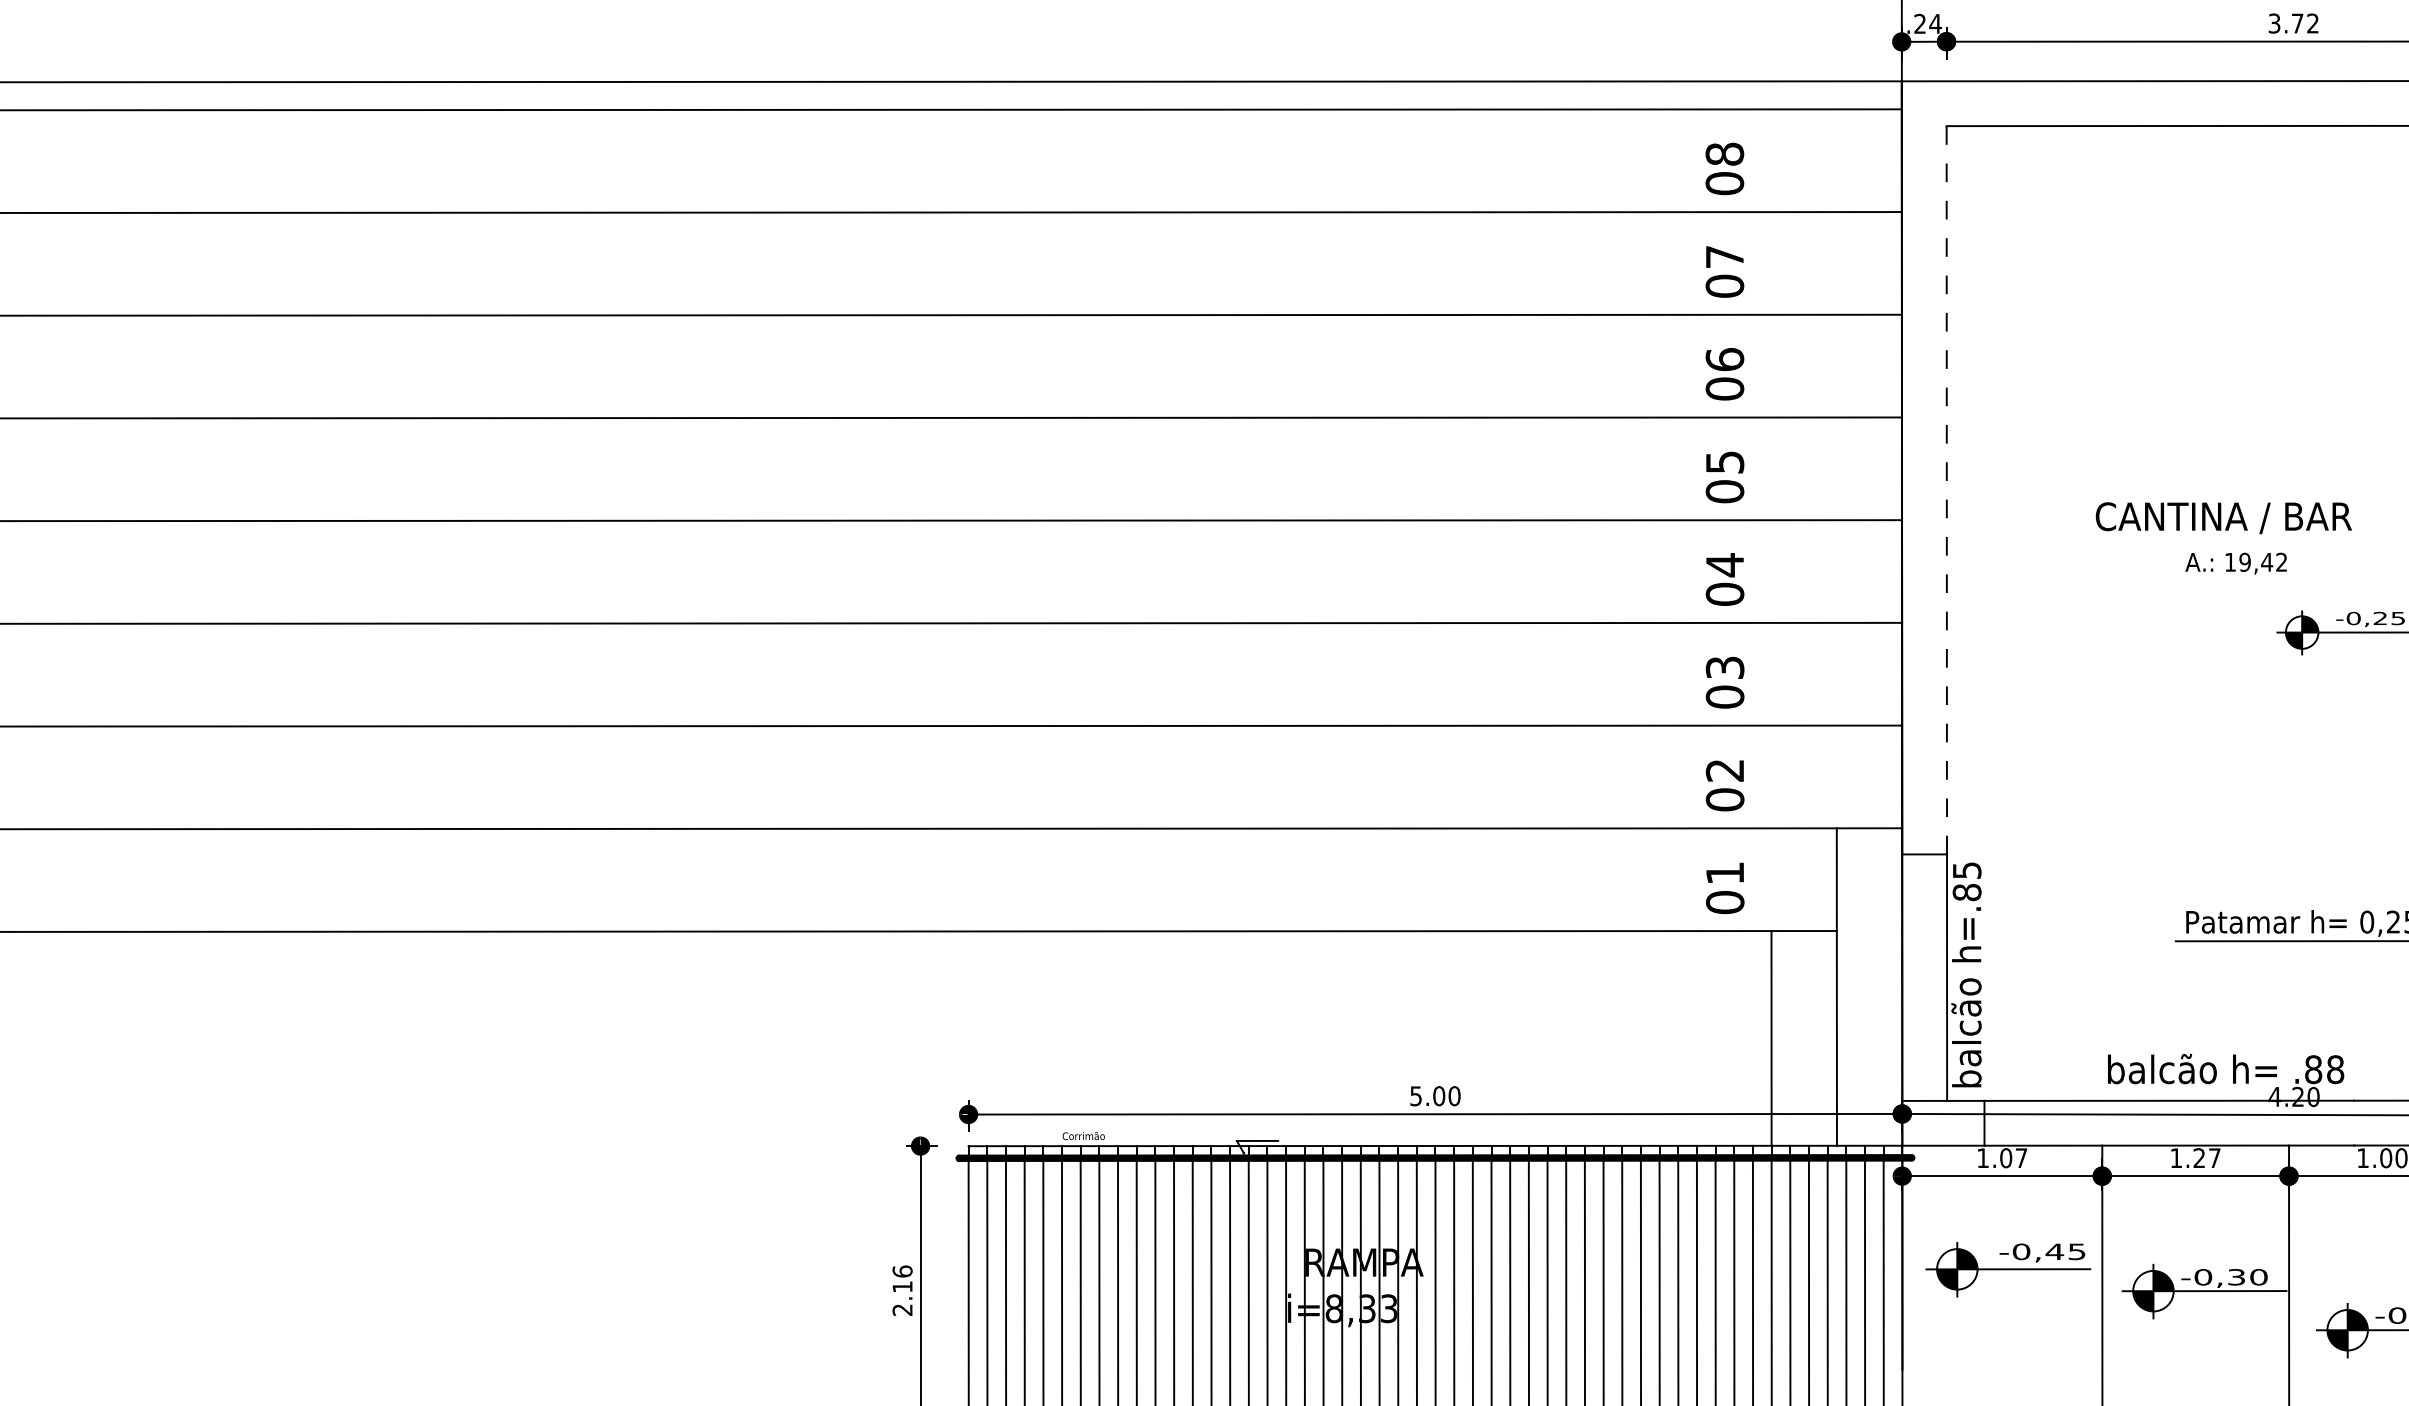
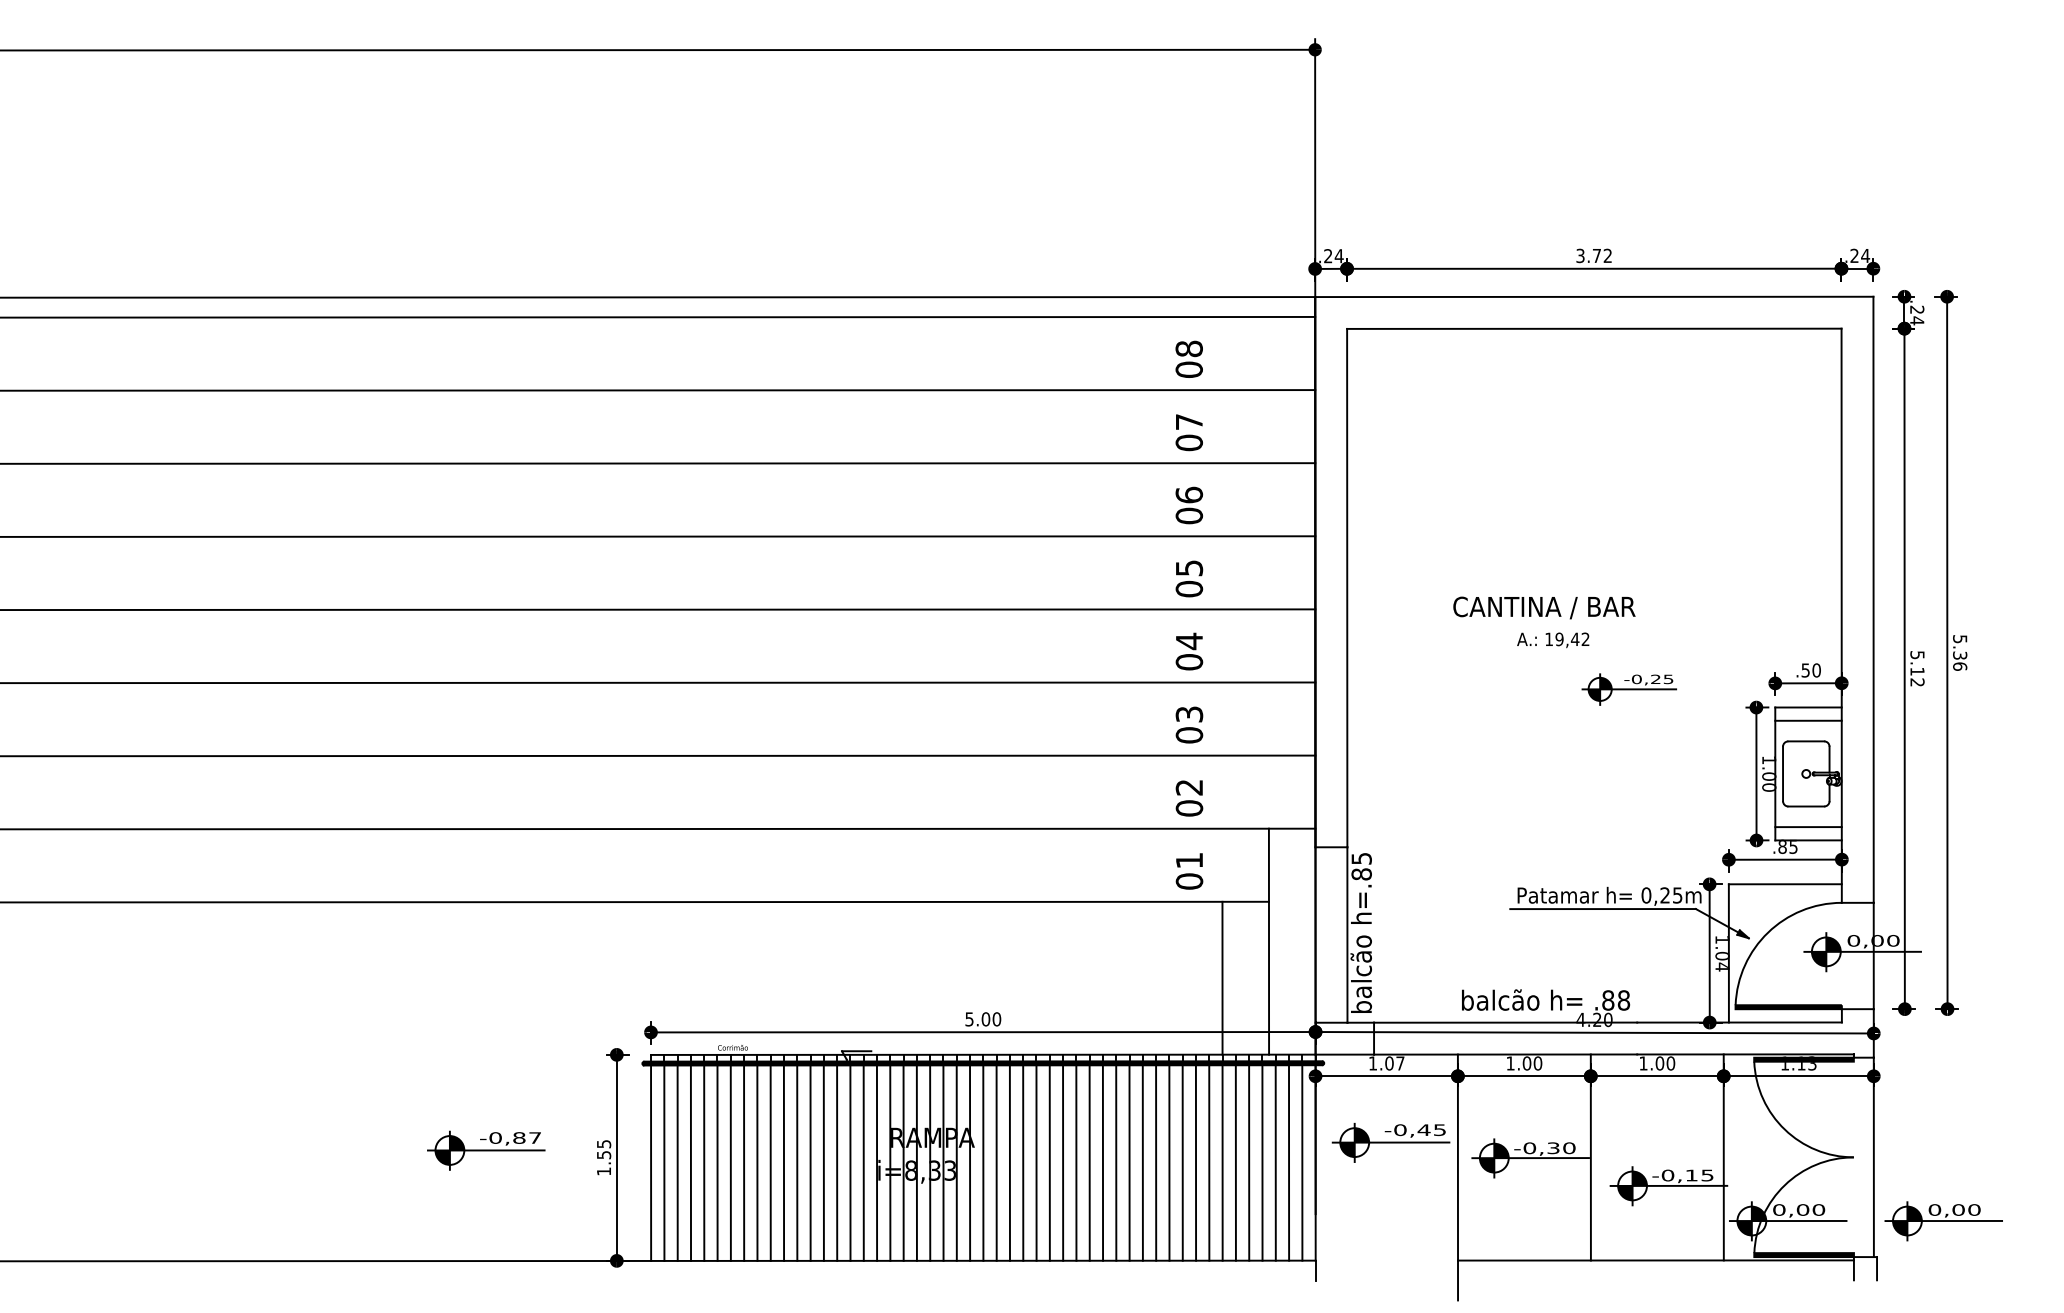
line: (1947, 490) -> (1347, 588), dashed -> solid
text: (2207, 1158) -> (1532, 1063), 1.27 -> 1.00
part: (737, 1280) -> (486, 1150), added
text: (901, 1290) -> (603, 1157), 2.16 -> 1.55

